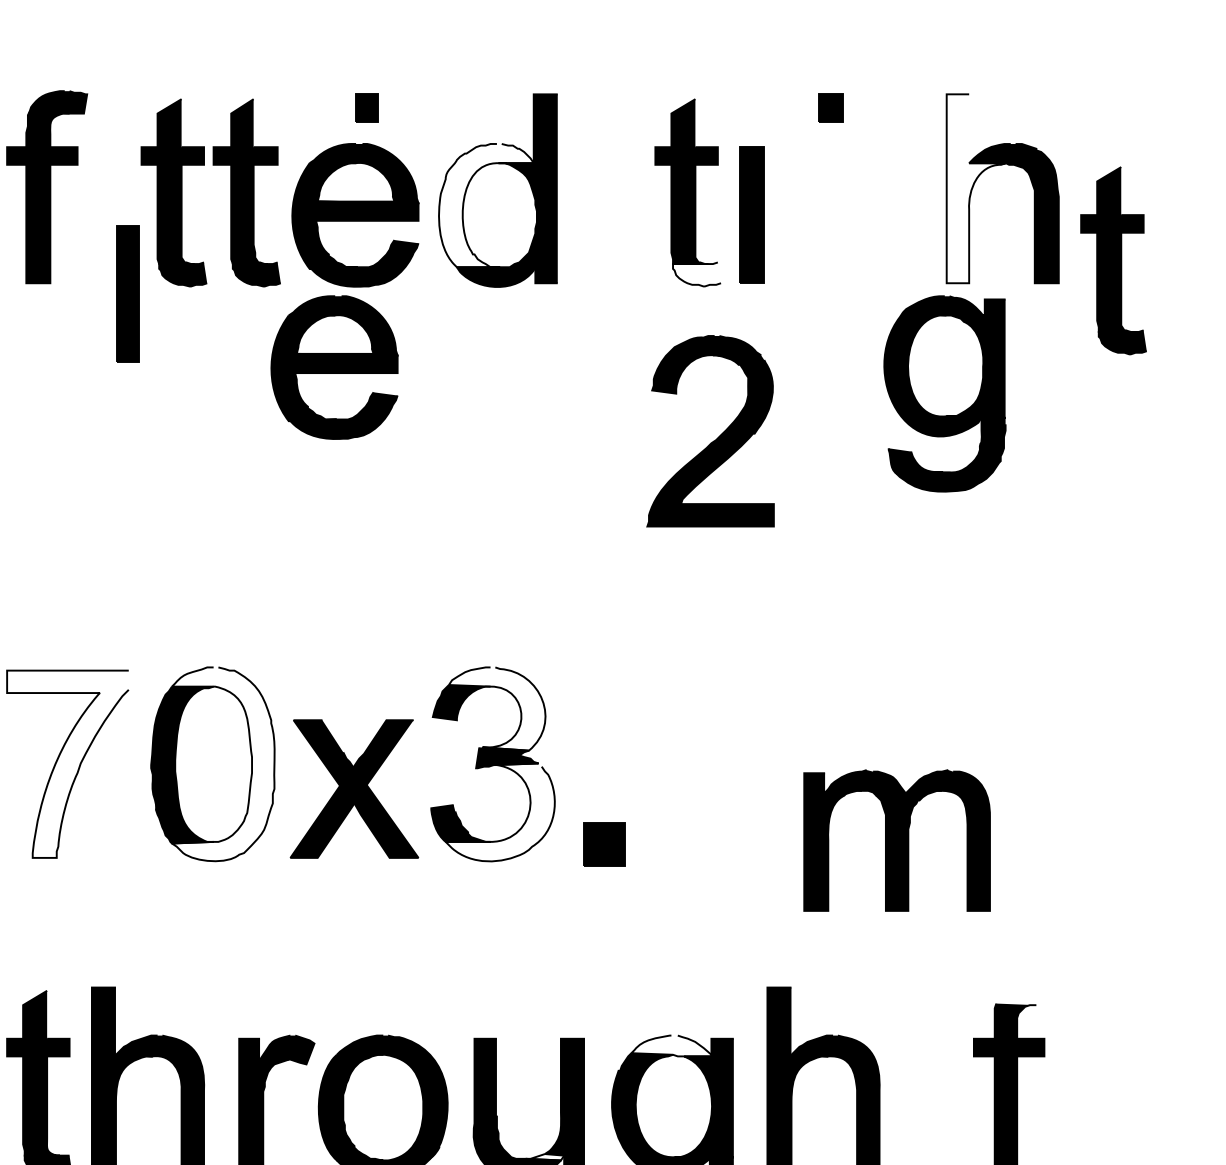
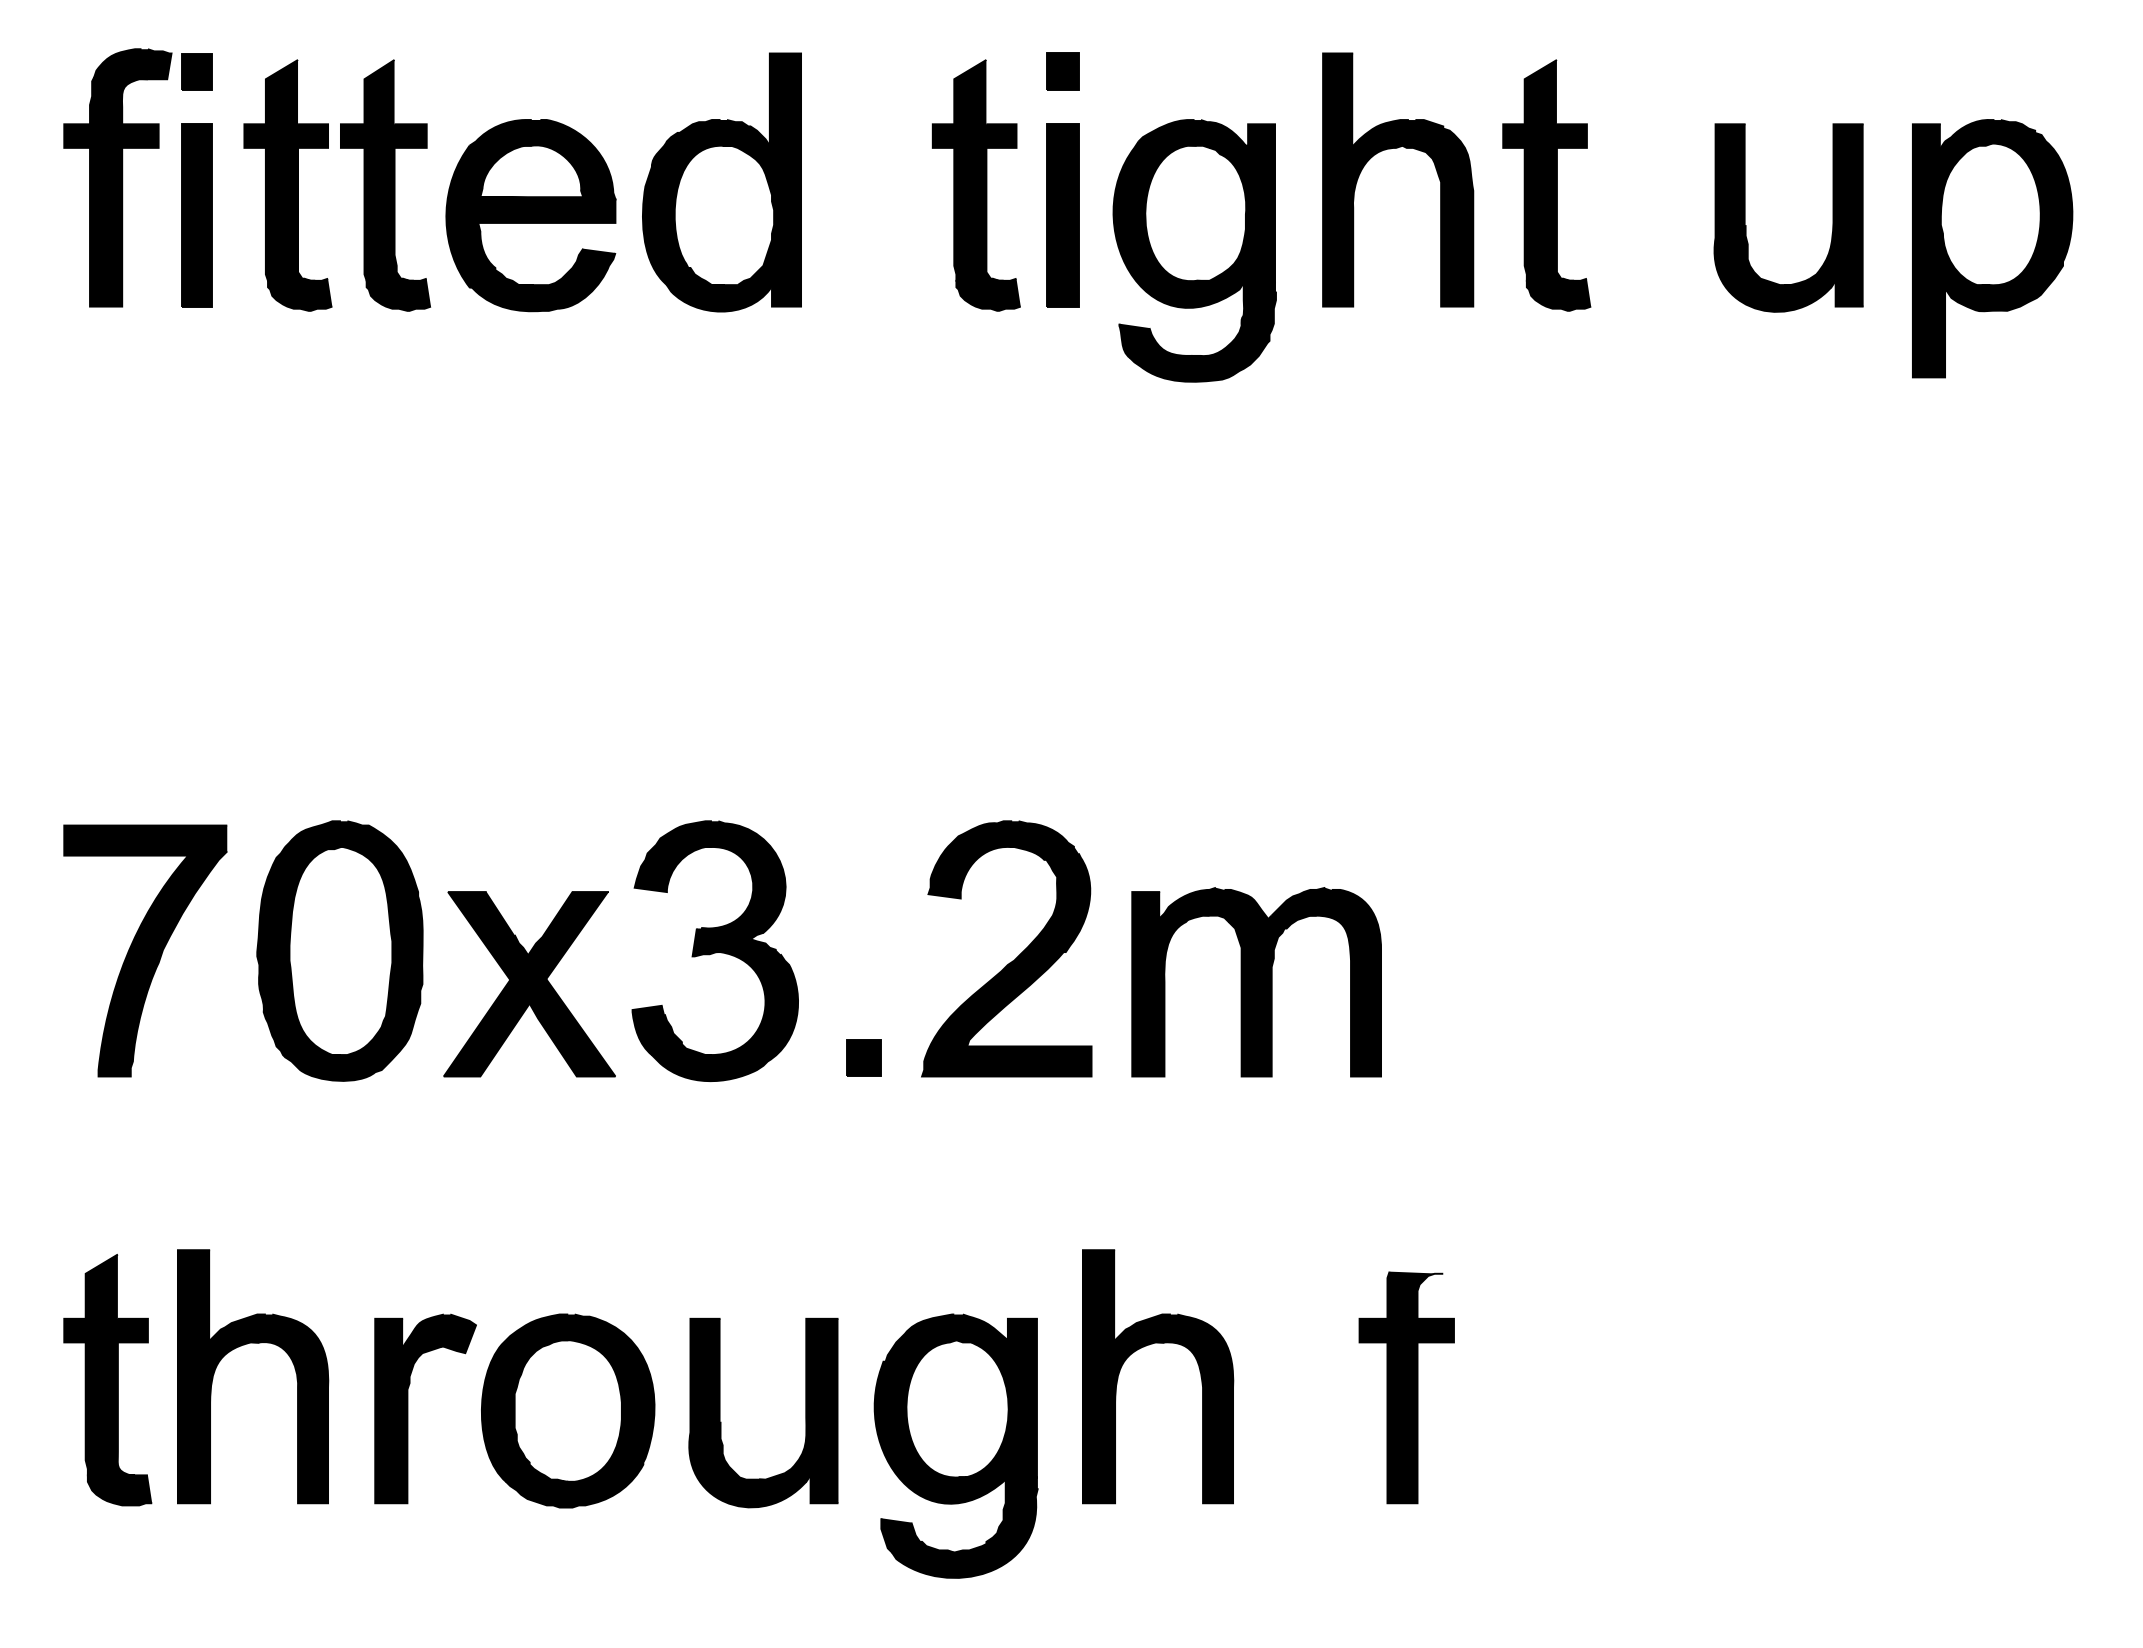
part: (366, 107) -> (196, 71), moved
part: (831, 107) -> (1062, 71), moved
fill: (976, 188) -> (1362, 179), added
fill: (486, 205) -> (706, 202), added
part: (1113, 260) -> (1546, 185), moved
fill: (696, 274) -> (988, 294), added
part: (127, 293) -> (196, 215), moved
part: (334, 367) -> (502, 419), removed
part: (944, 393) -> (1194, 250), moved
part: (714, 439) -> (1012, 960), moved
fill: (496, 708) -> (720, 876), added
fill: (67, 763) -> (145, 950), added
fill: (222, 763) -> (353, 950), added
fill: (499, 812) -> (724, 1015), added
part: (896, 840) -> (1256, 982), moved
part: (603, 843) -> (863, 1057), size x0.62
fill: (670, 1046) -> (953, 1328), added
fill: (544, 1157) -> (784, 1477), added

